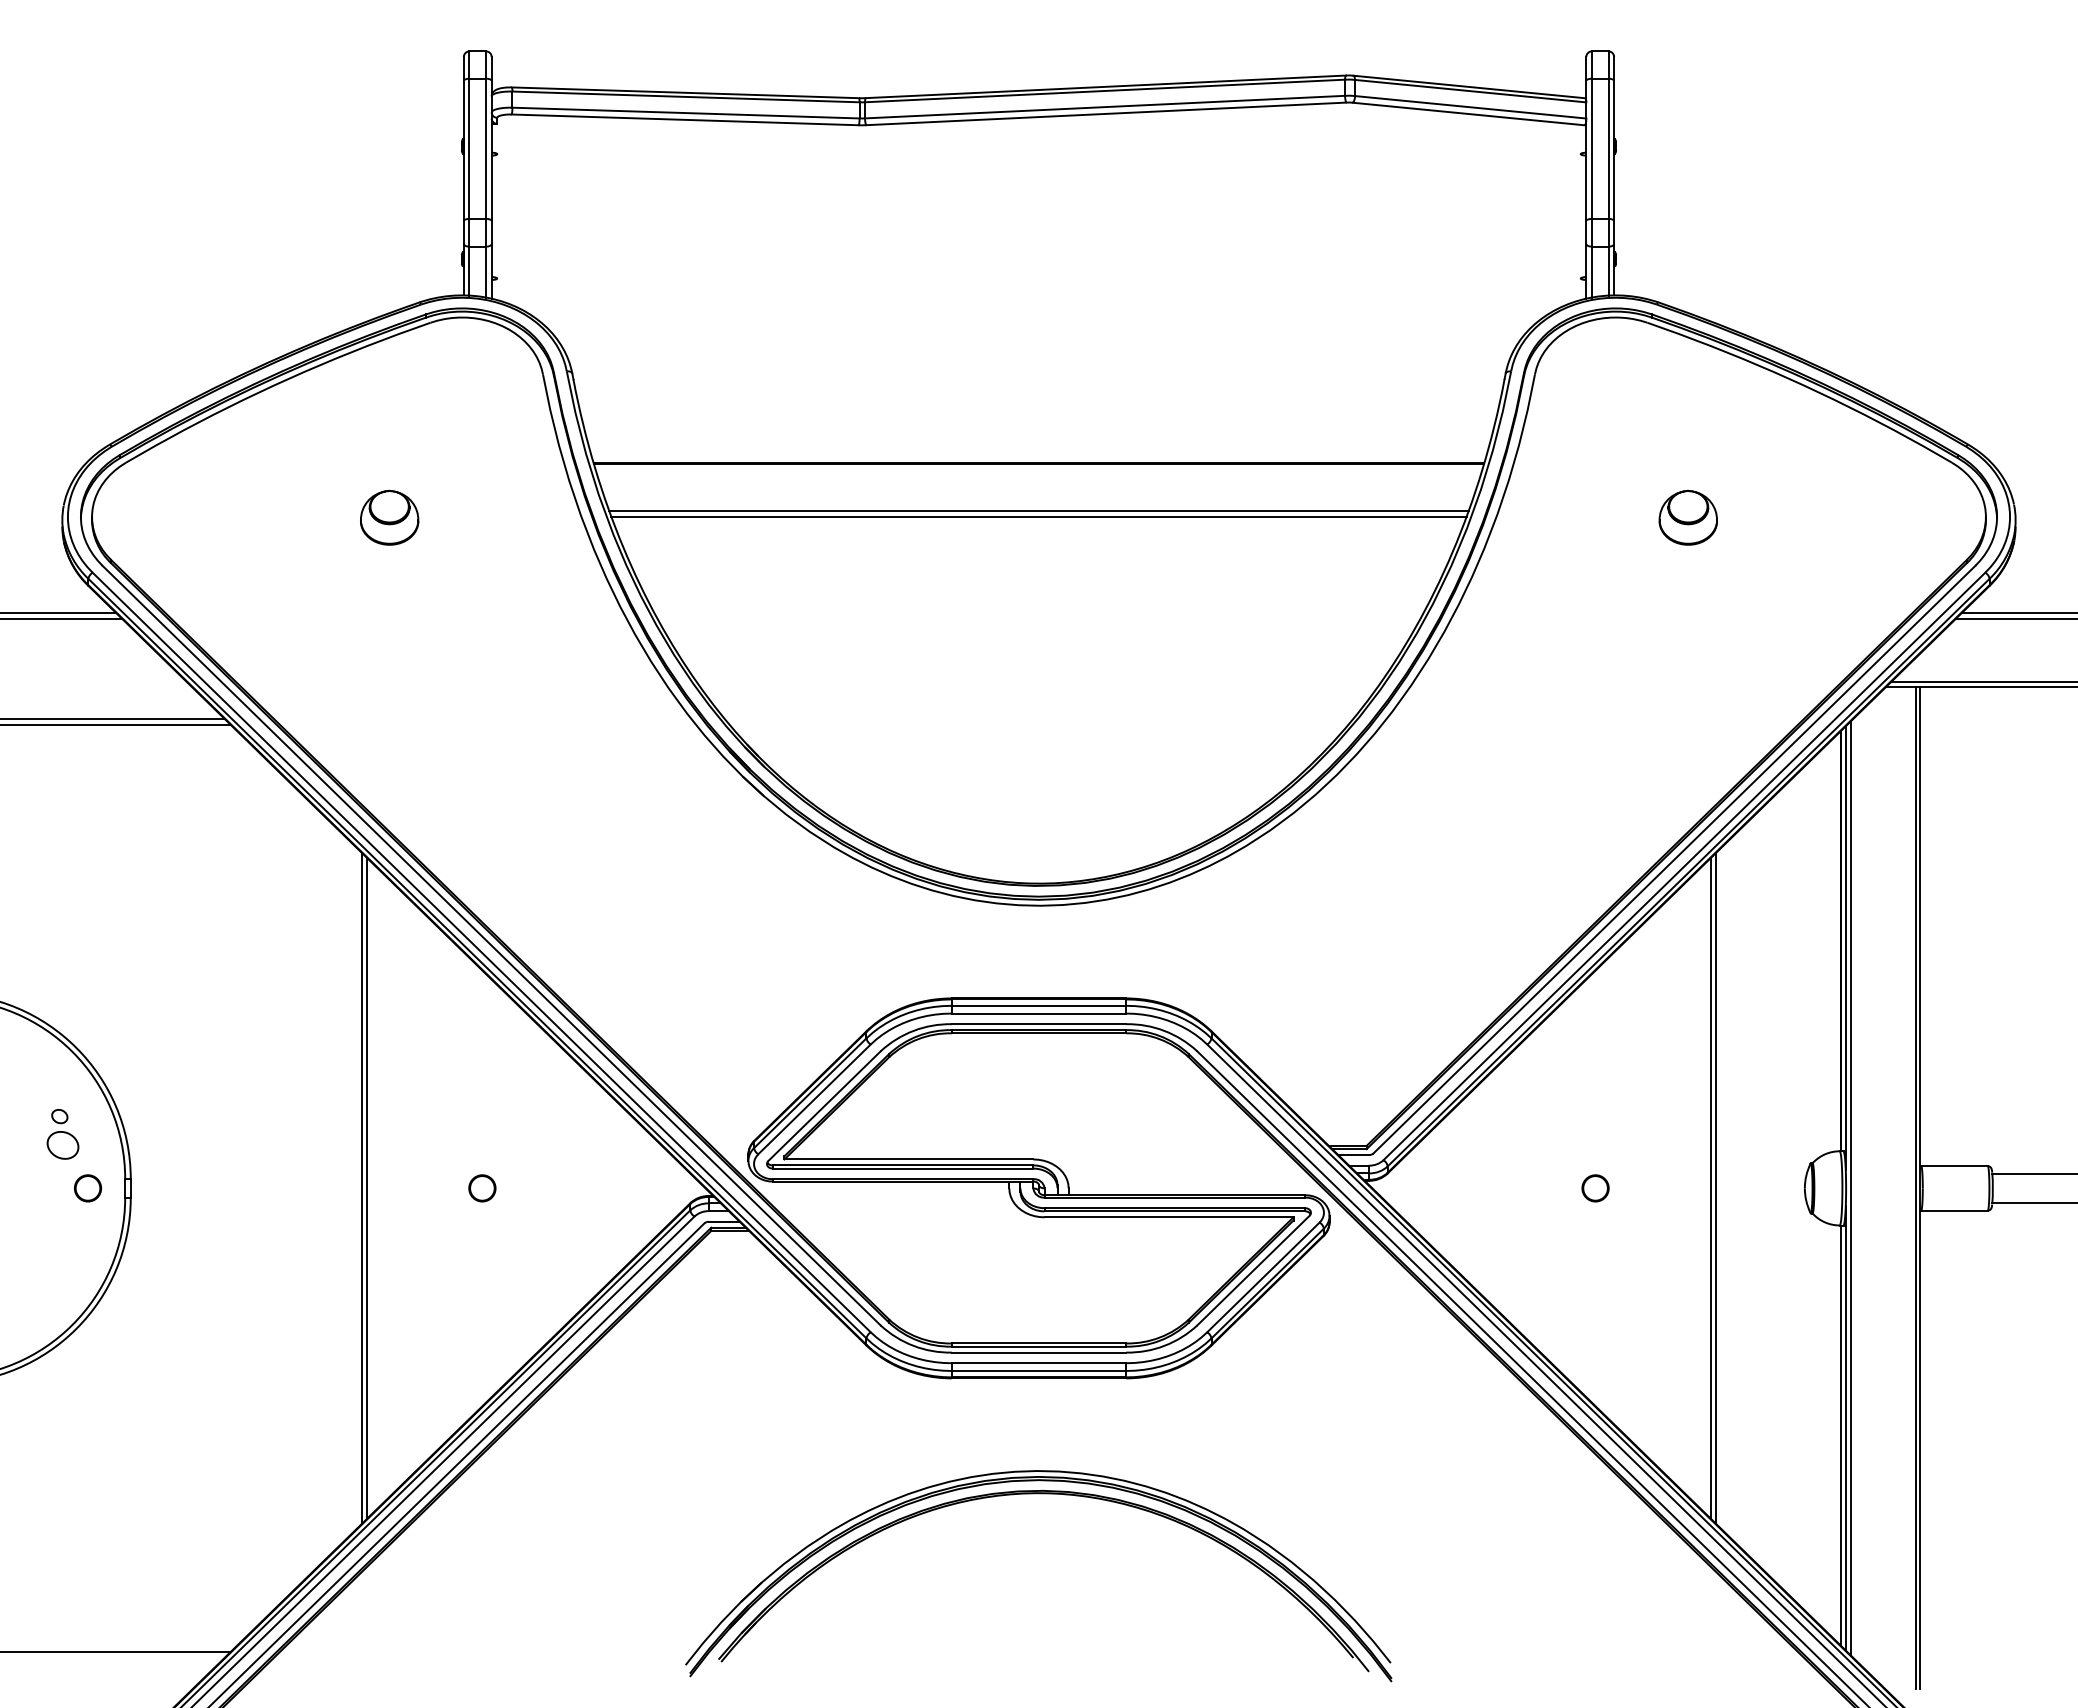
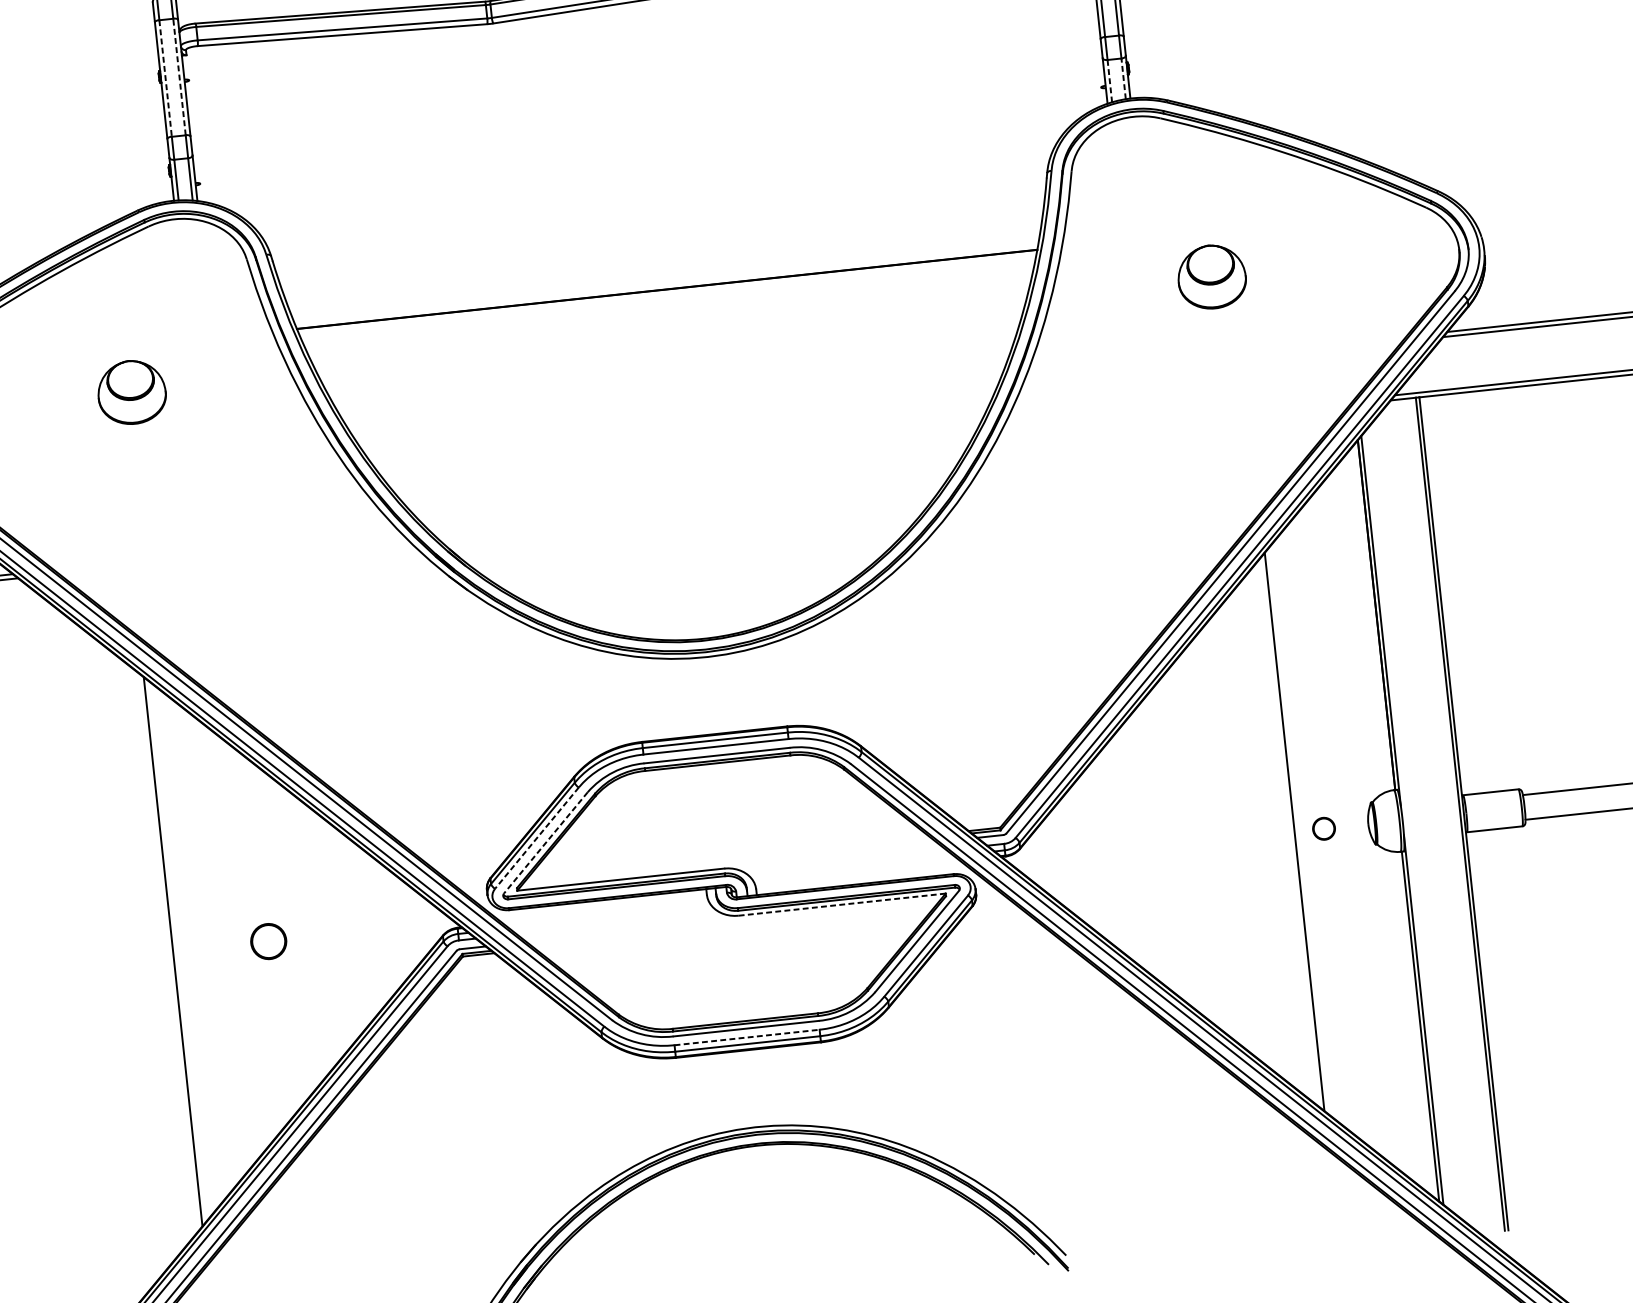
line: (486, 148) -> (179, 76), solid -> dashed
line: (469, 149) -> (165, 78), solid -> dashed
line: (1608, 270) -> (1123, 78), solid -> dashed
line: (1591, 272) -> (1109, 81), solid -> dashed
line: (1038, 511) -> (671, 329), removed
line: (1038, 516) -> (671, 333), removed
part: (389, 517) -> (131, 392), size x1.4
part: (1687, 517) -> (1211, 276), size x1.4
line: (814, 1099) -> (537, 838), solid -> dashed
line: (824, 1106) -> (545, 843), solid -> dashed
line: (361, 1187) -> (168, 951), removed
circle: (482, 1188) -> (268, 941), size x1.6
circle: (1595, 1188) -> (1323, 828), moved
line: (1710, 1188) -> (1289, 832), removed
line: (1850, 1188) -> (1406, 820), removed
line: (1168, 1217) -> (841, 904), solid -> dashed
line: (1039, 1363) -> (747, 1037), solid -> dashed

